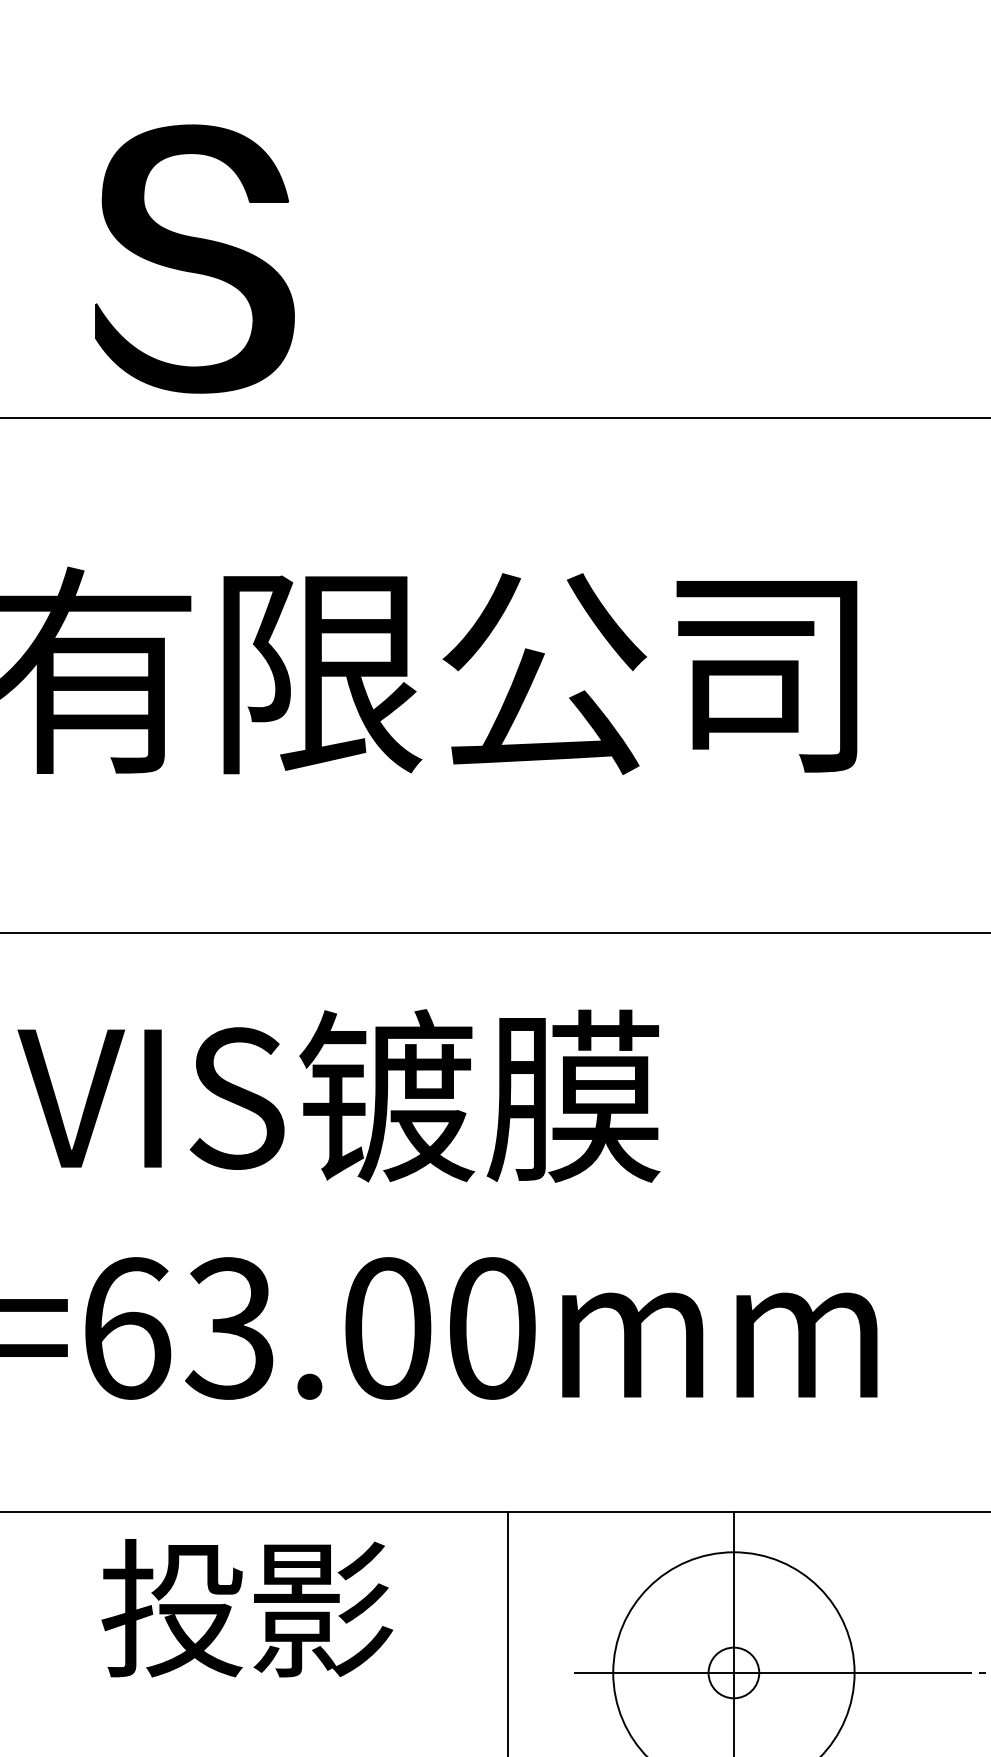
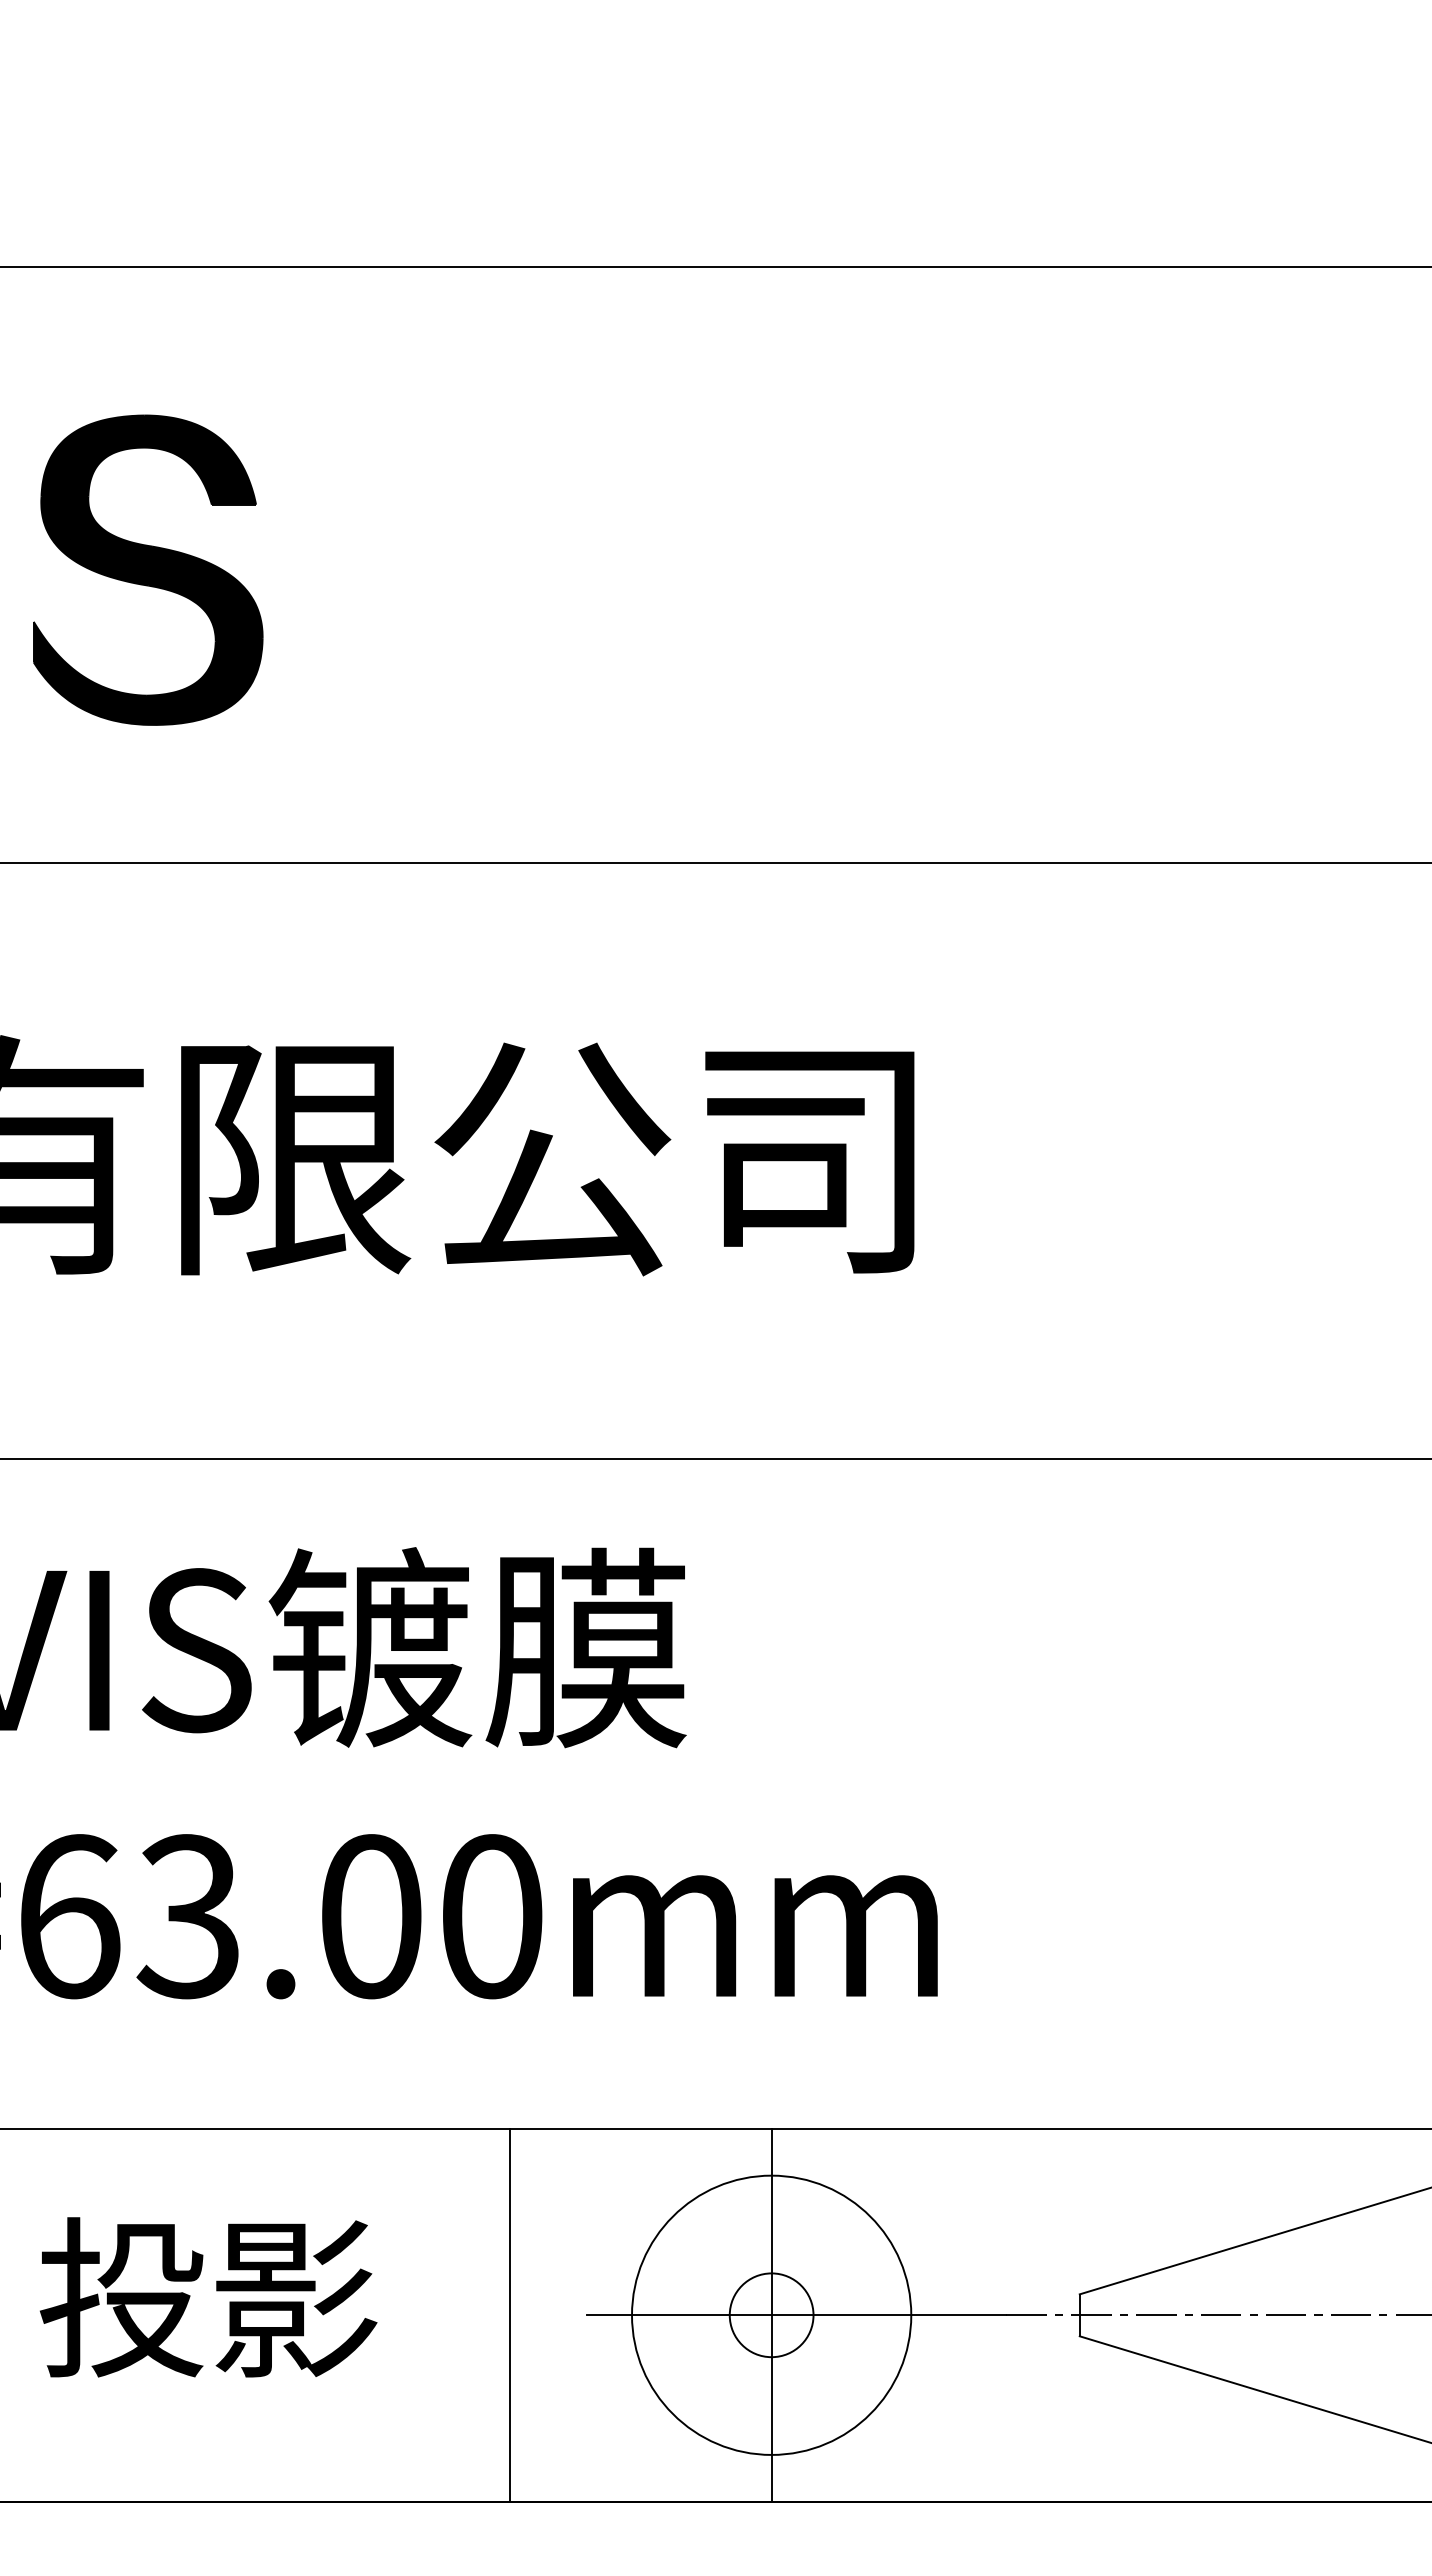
part: (195, 258) -> (148, 569), moved
text: (247, 1608) -> (208, 2297), moved
circle: (733, 1673) -> (771, 2315), size x1.43

